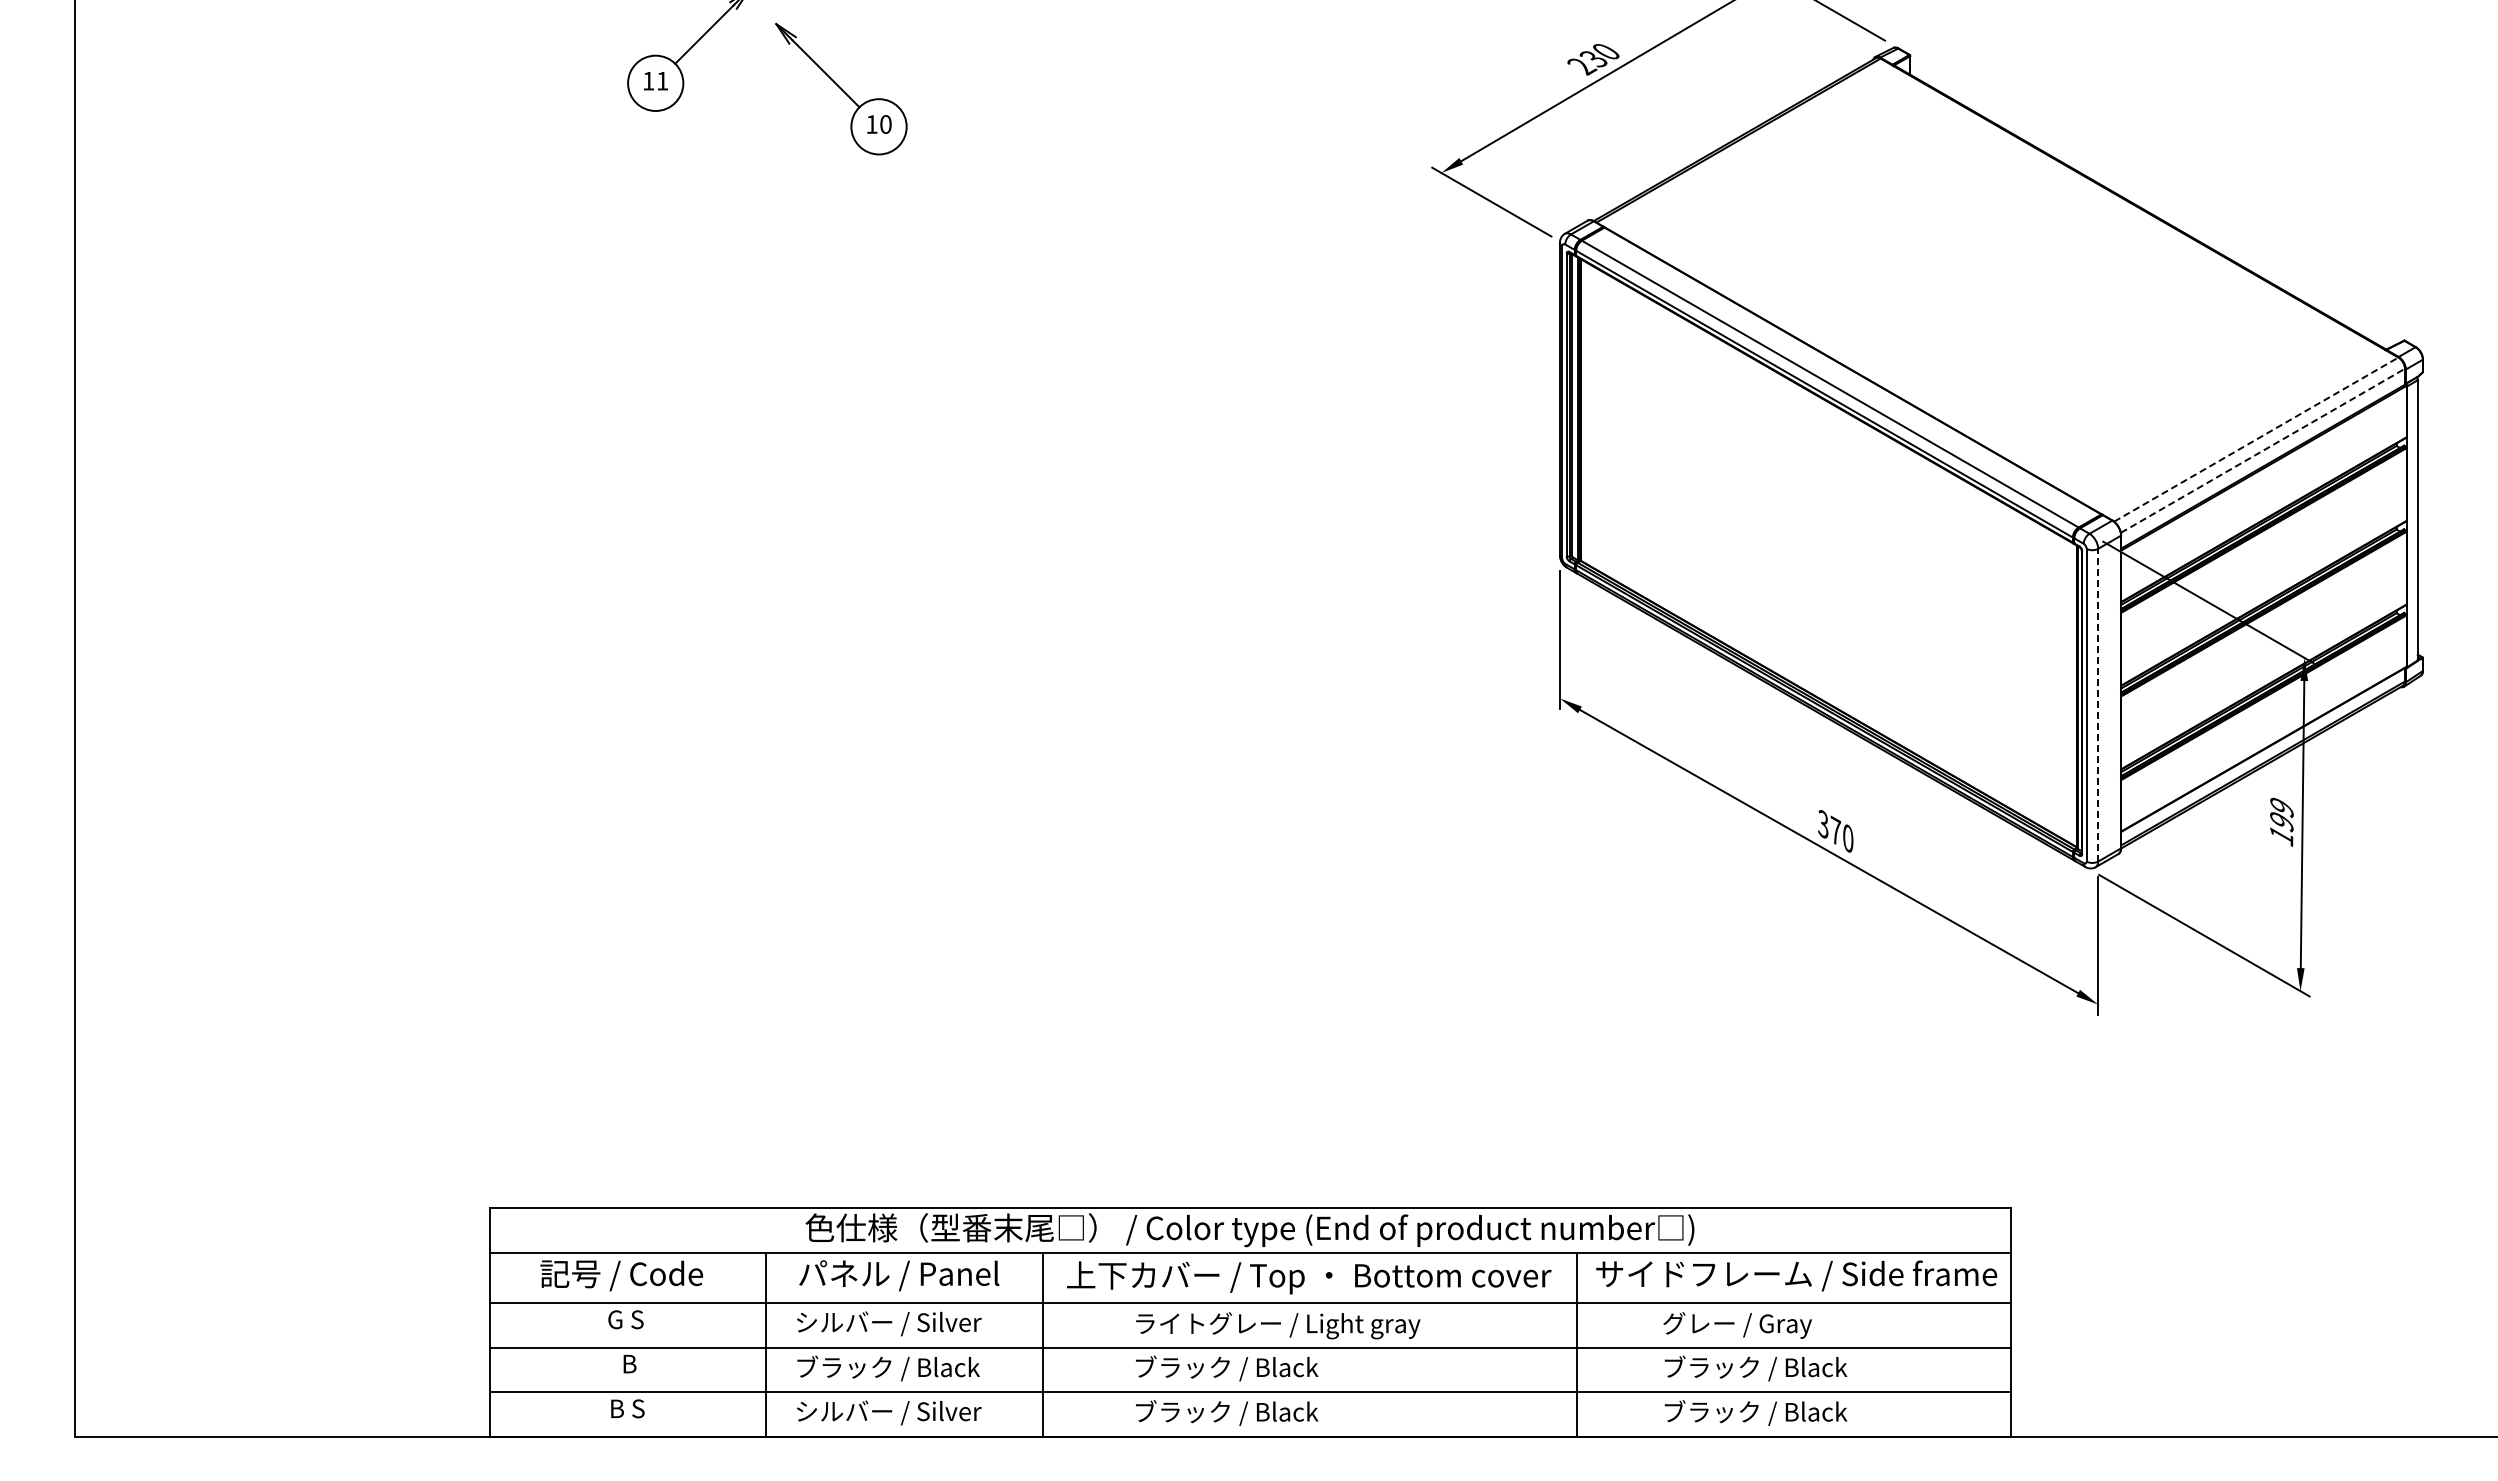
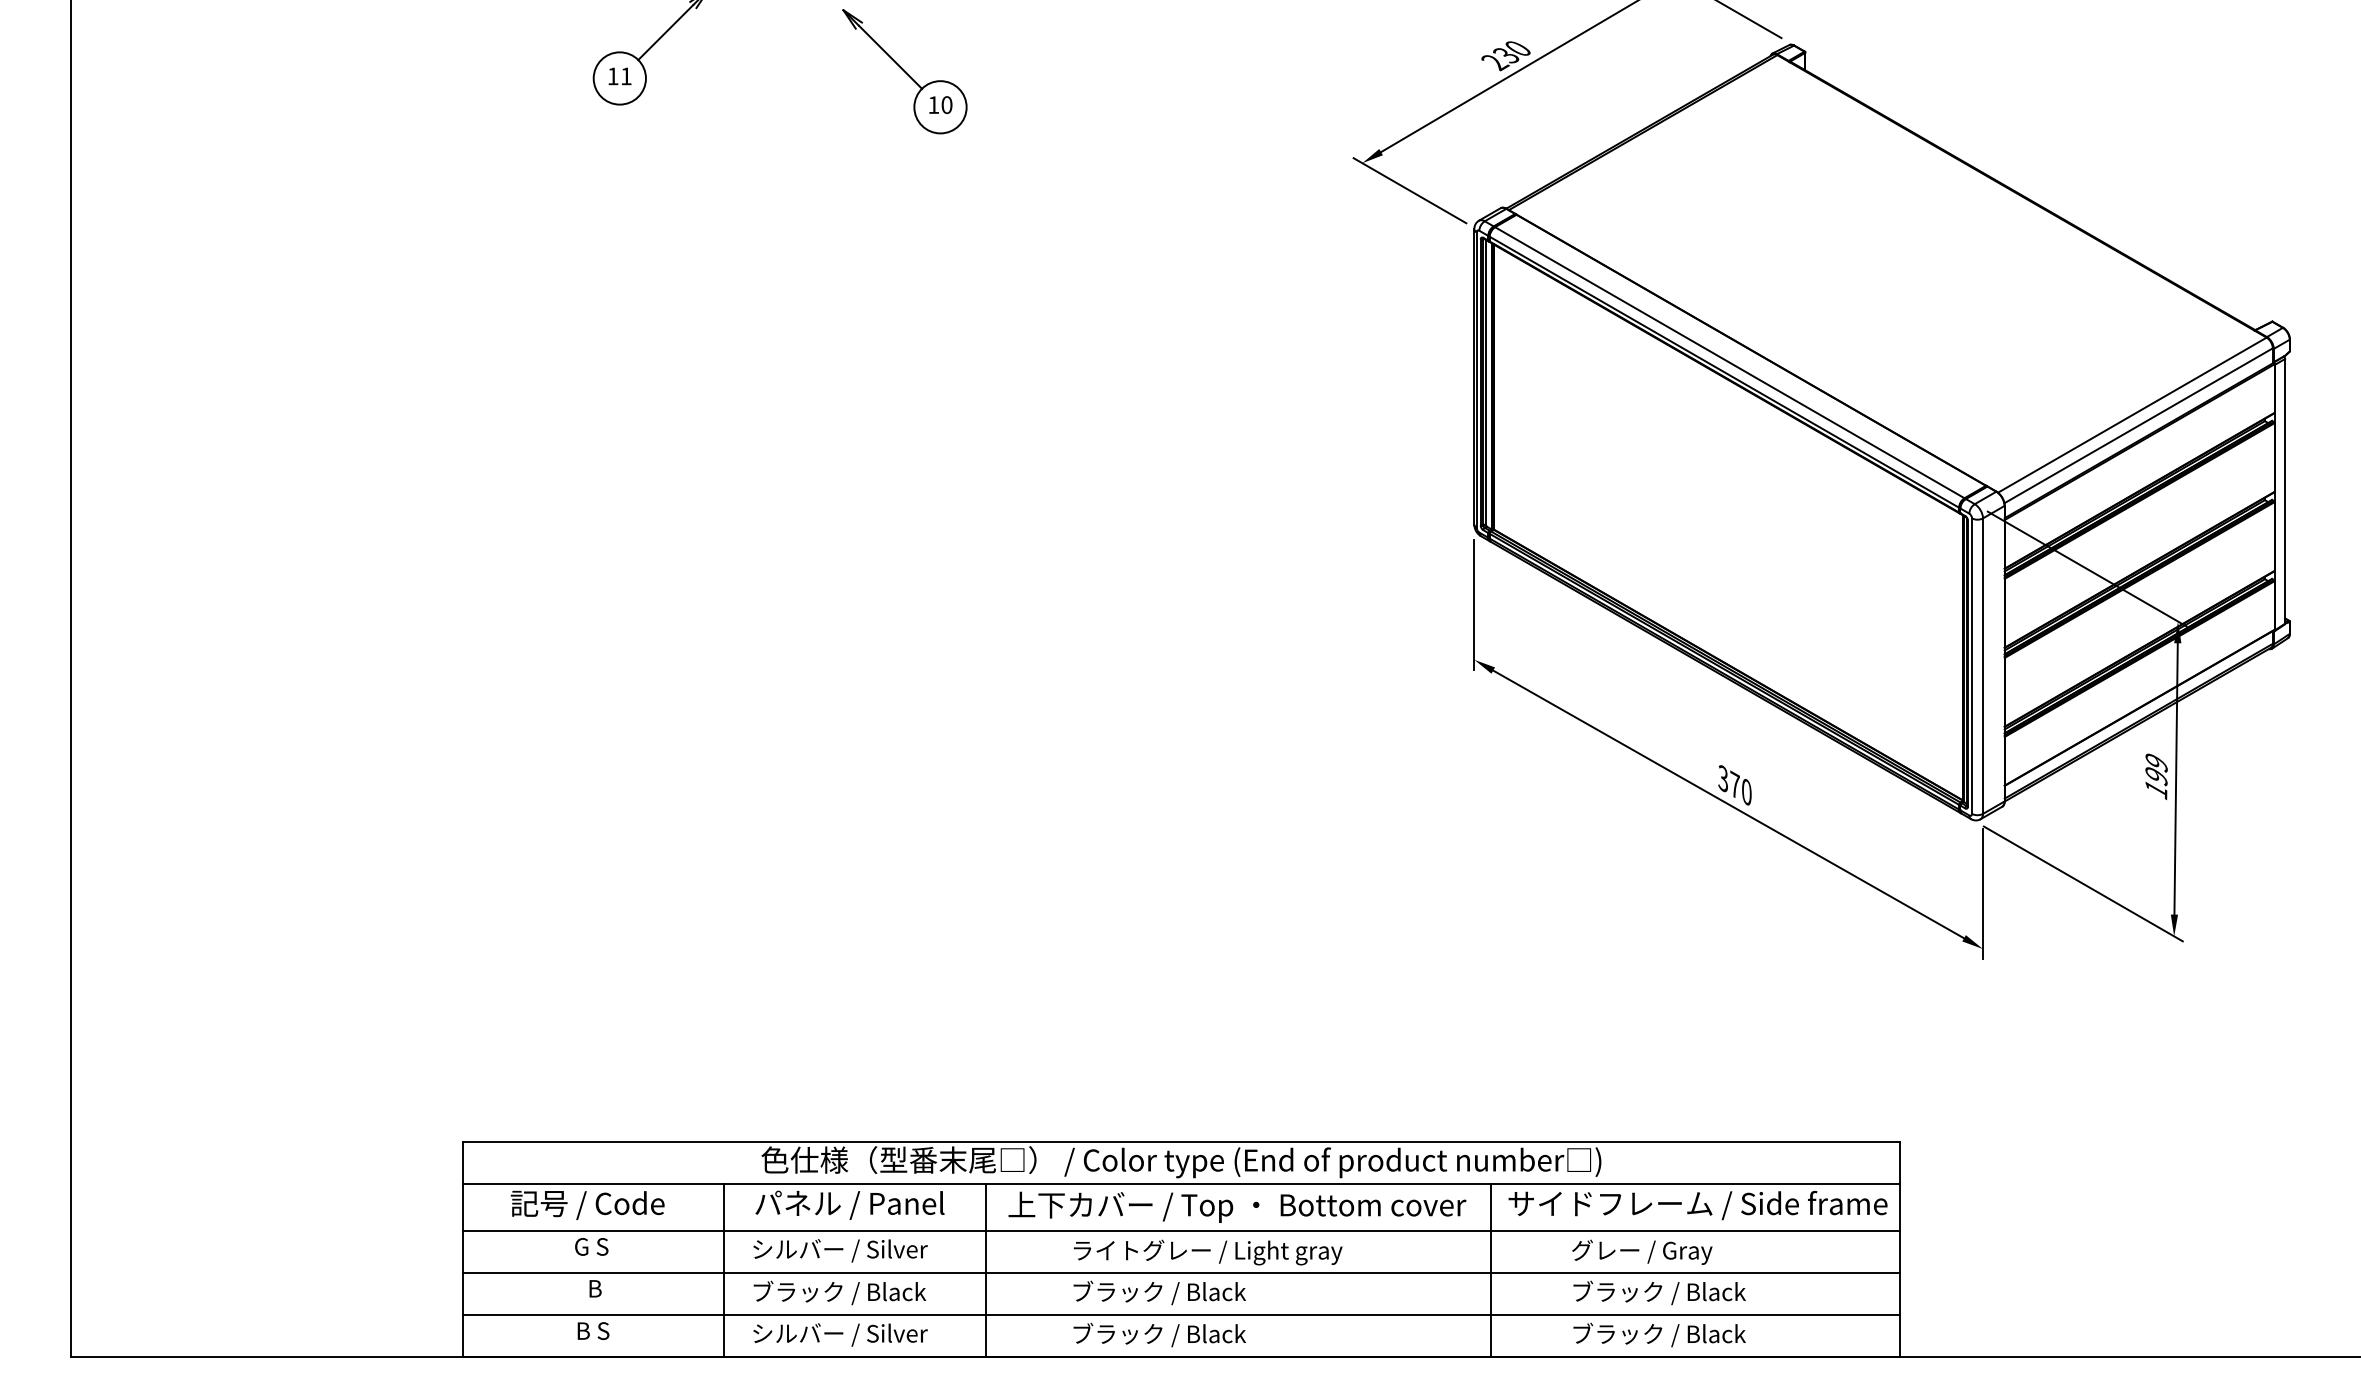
part: (841, 88) -> (905, 71), moved
line: (2256, 439) -> (2132, 415), dashed -> solid
line: (2262, 450) -> (2138, 425), dashed -> solid
line: (2098, 704) -> (1983, 665), dashed -> solid

